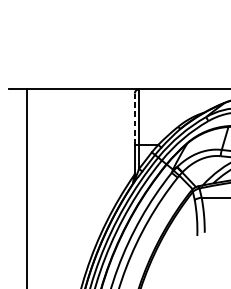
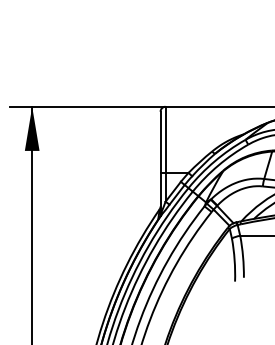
fill: (26, 107) -> (31, 128), added
line: (134, 119) -> (160, 142), dashed -> solid

